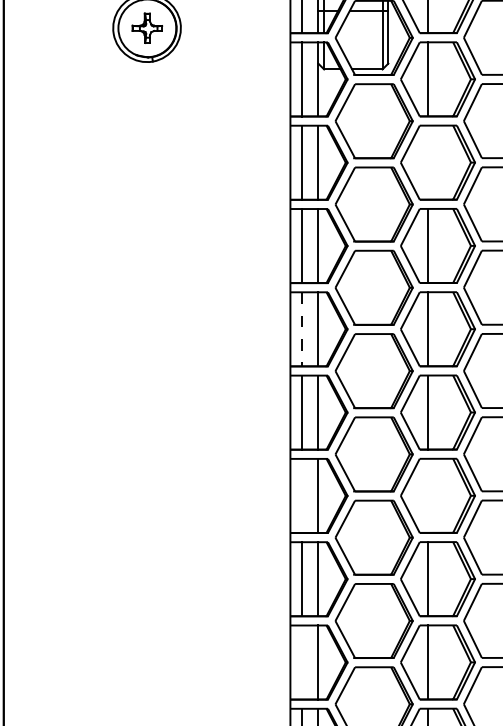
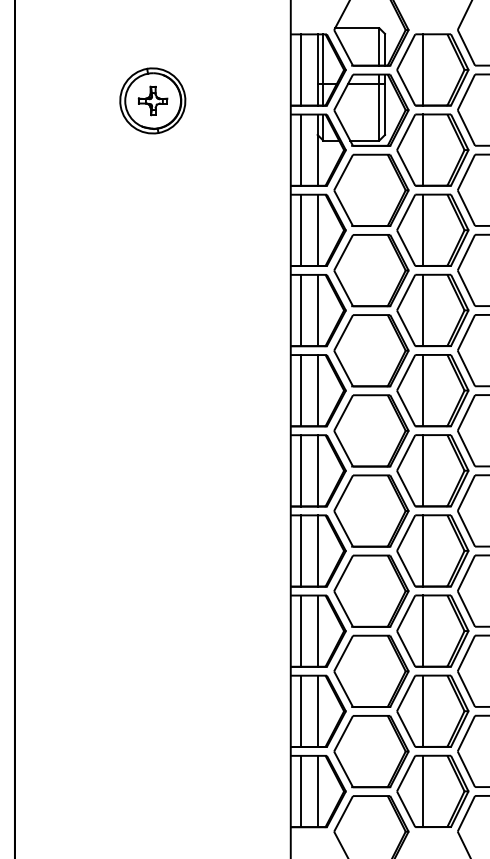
line: (427, 161) -> (422, 229), added
line: (301, 329) -> (301, 390), dashed -> solid
line: (301, 495) -> (301, 550), added
line: (427, 495) -> (422, 550), added
line: (301, 661) -> (301, 710), added

